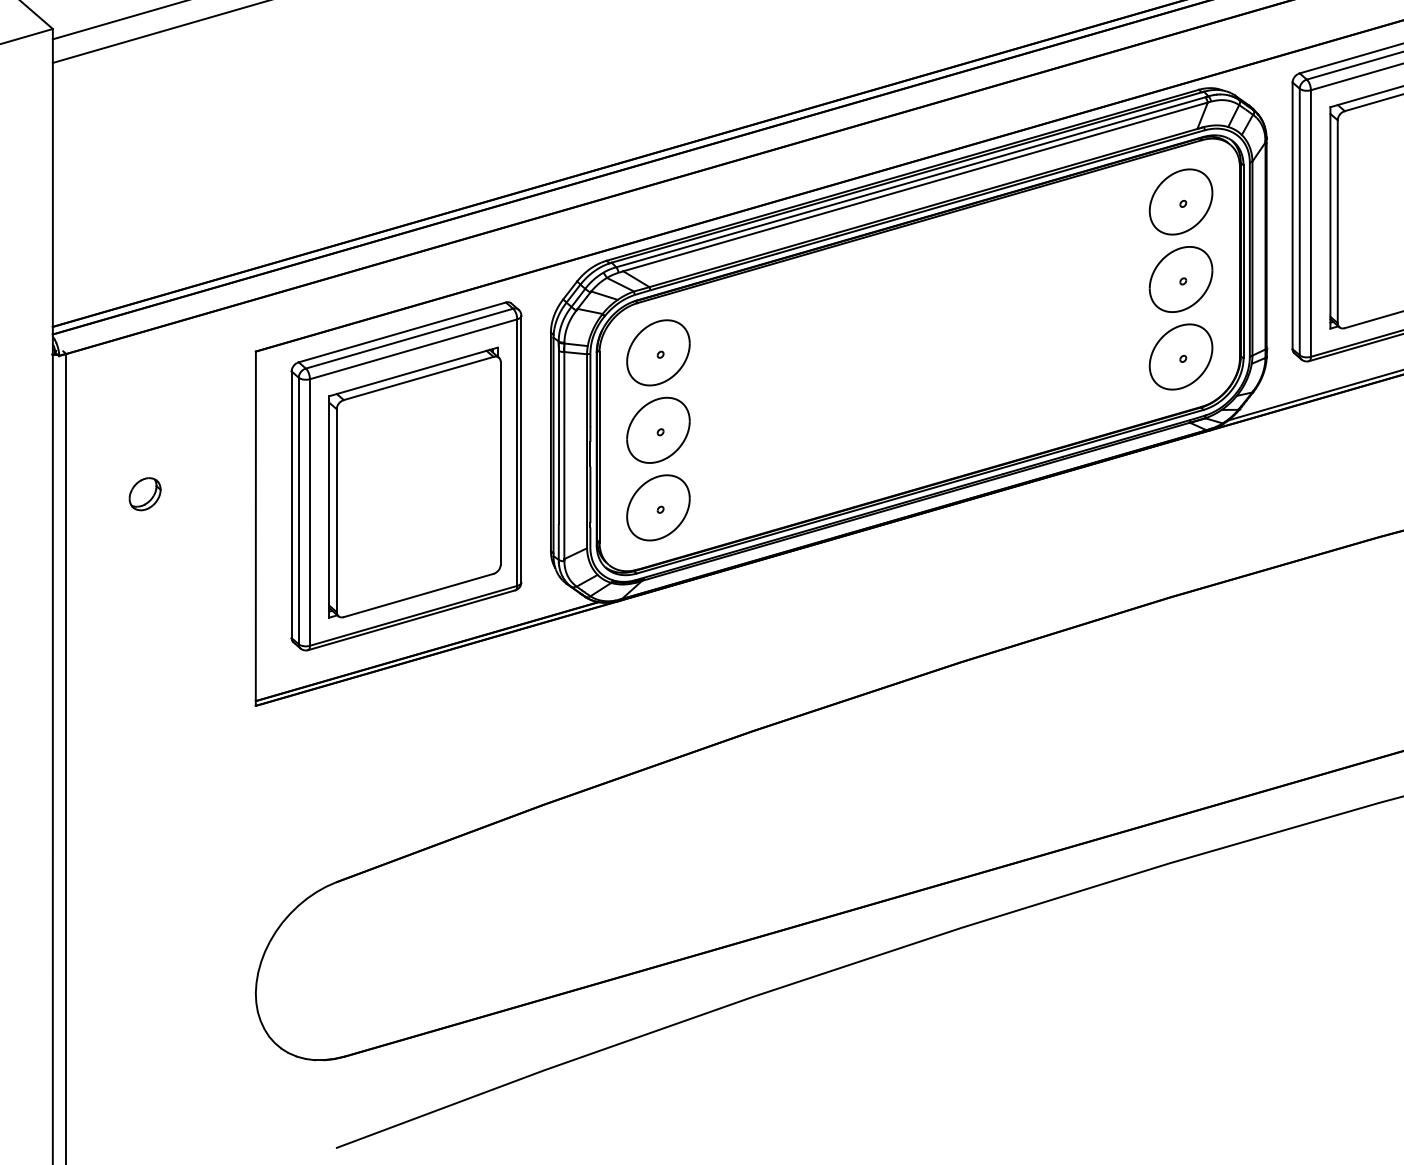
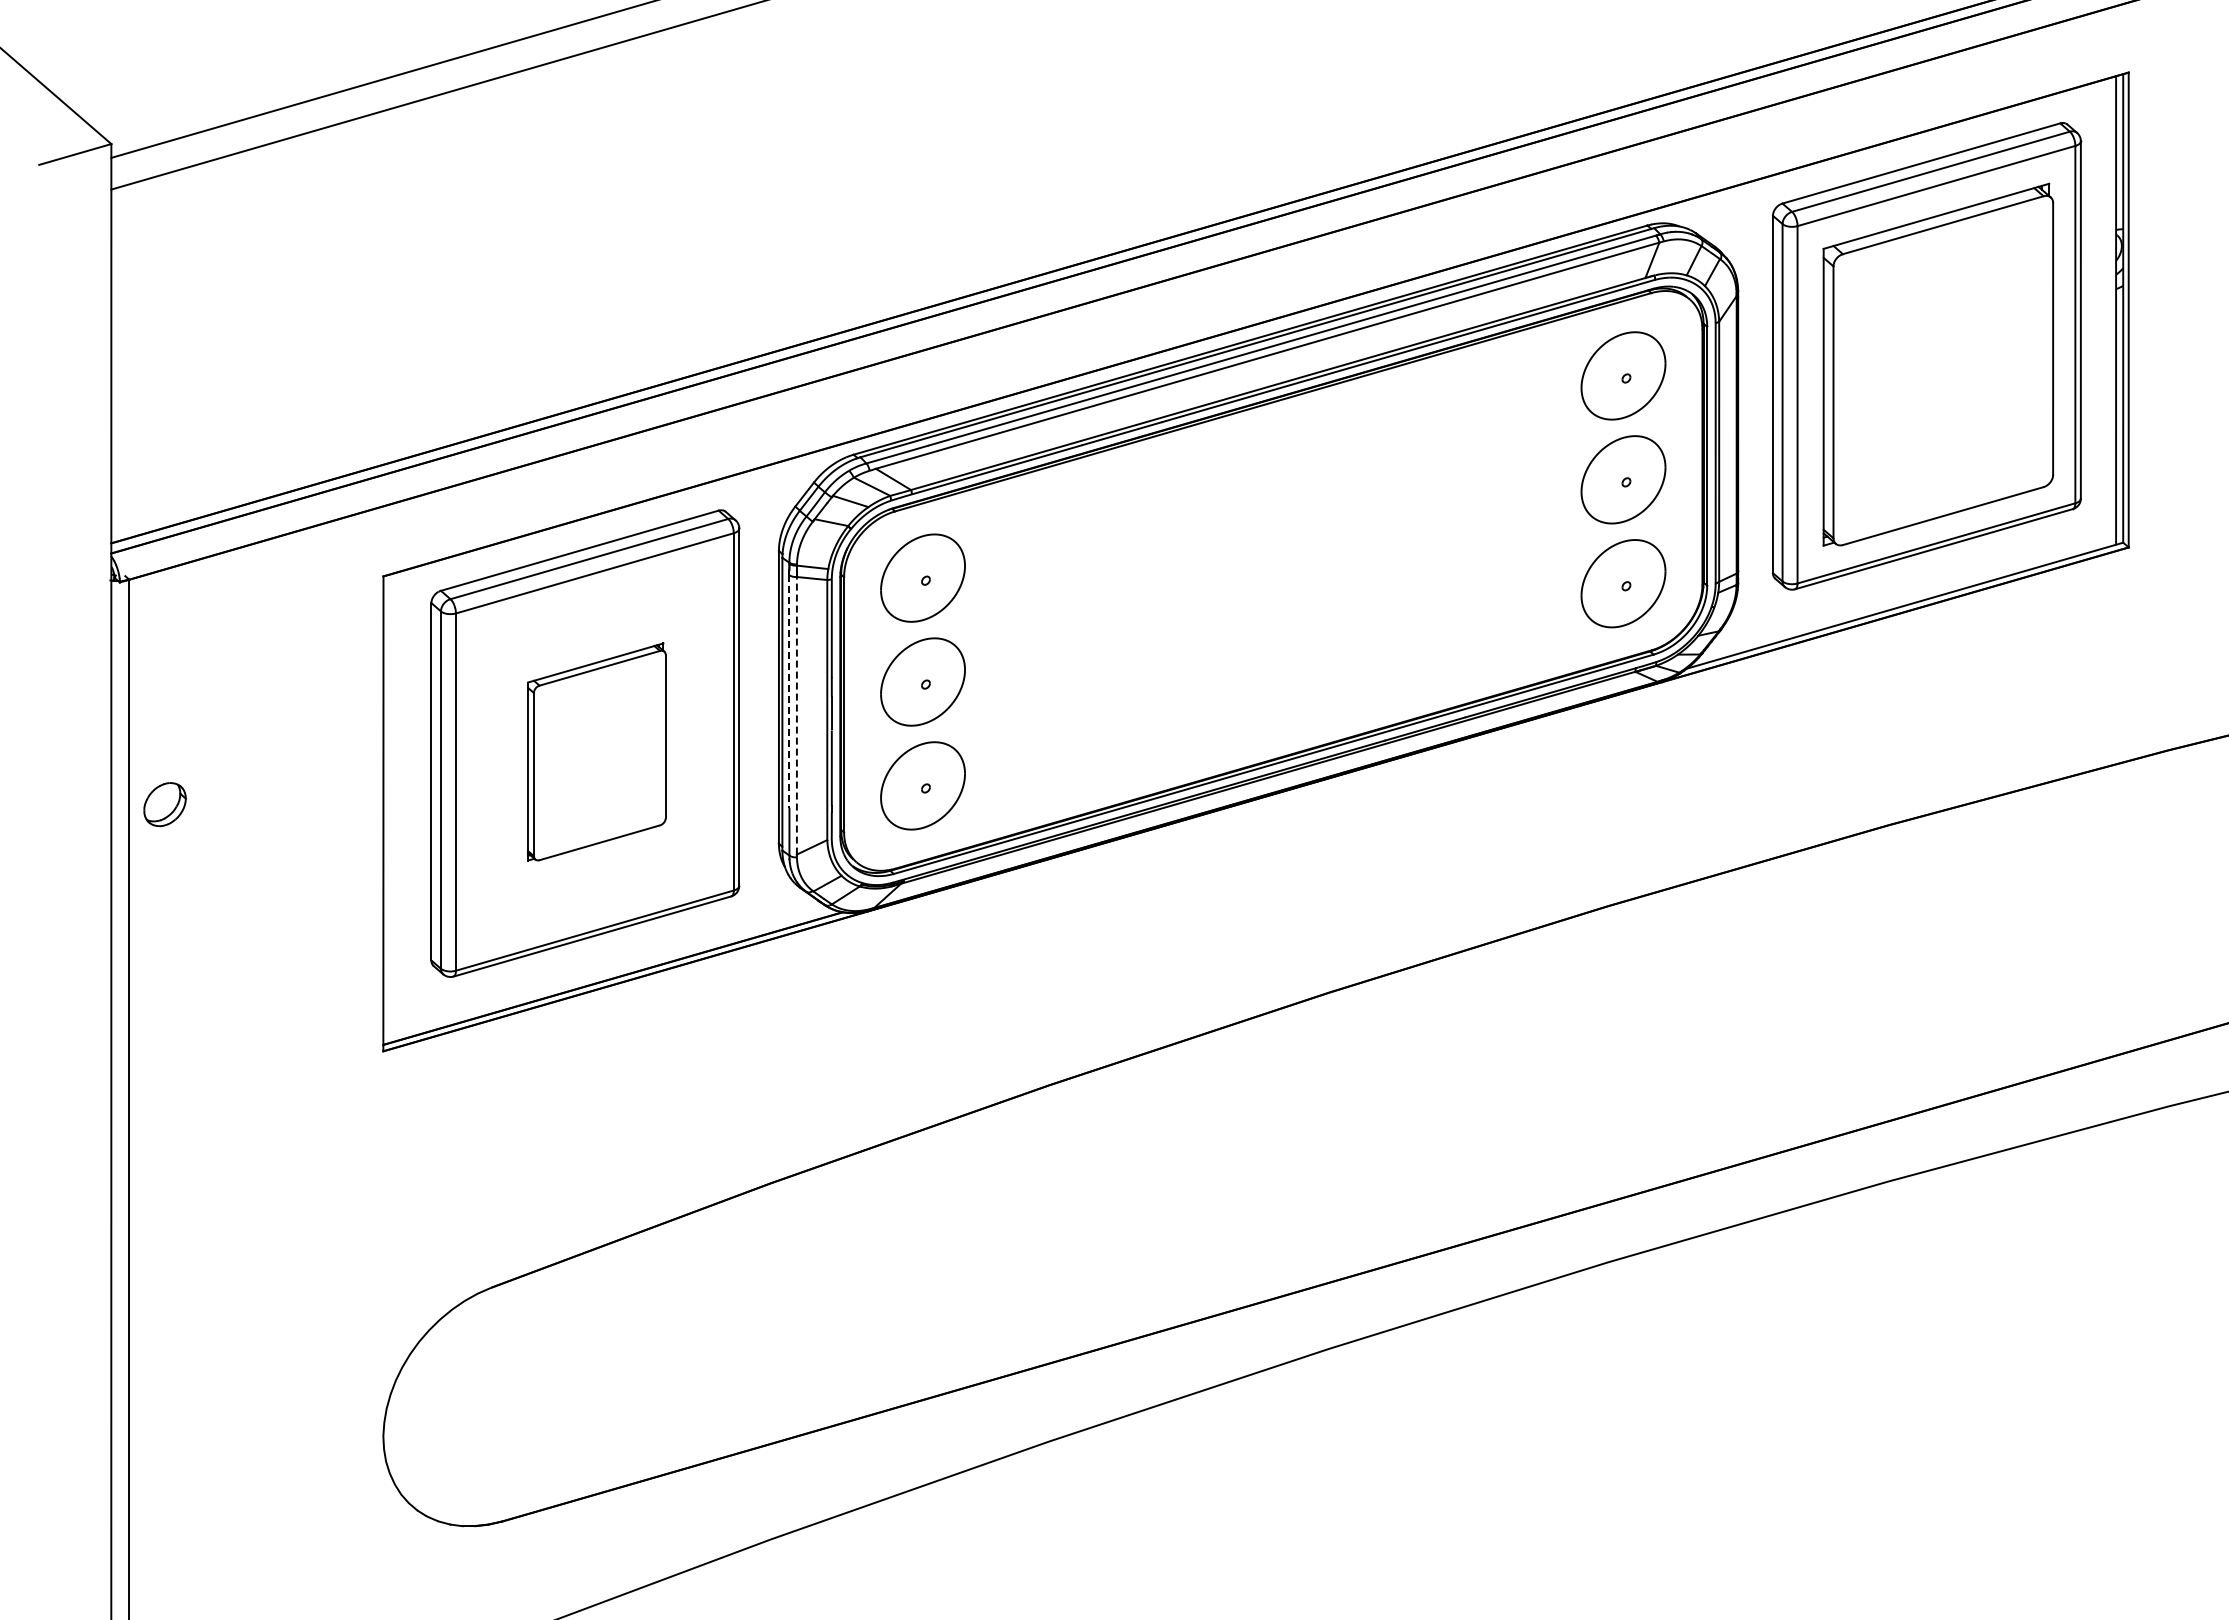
line: (558, 438) -> (789, 692), solid -> dashed
line: (564, 455) -> (796, 715), solid -> dashed
part: (414, 482) -> (596, 751), size x0.6
part: (144, 494) -> (164, 804), moved

